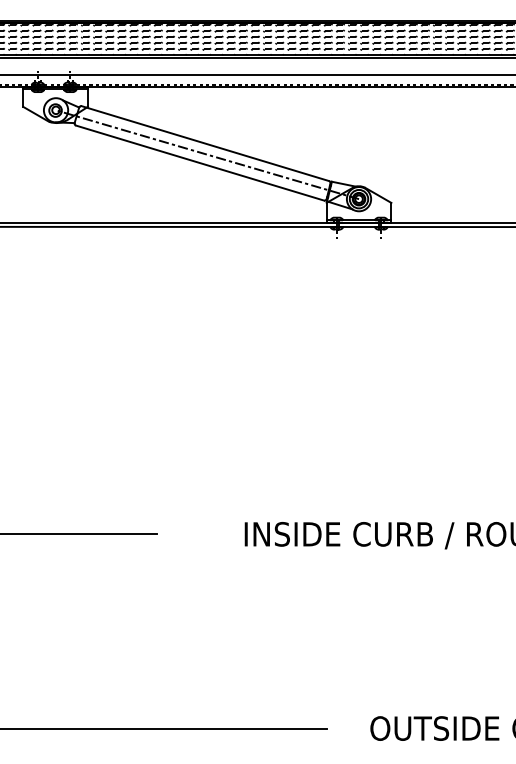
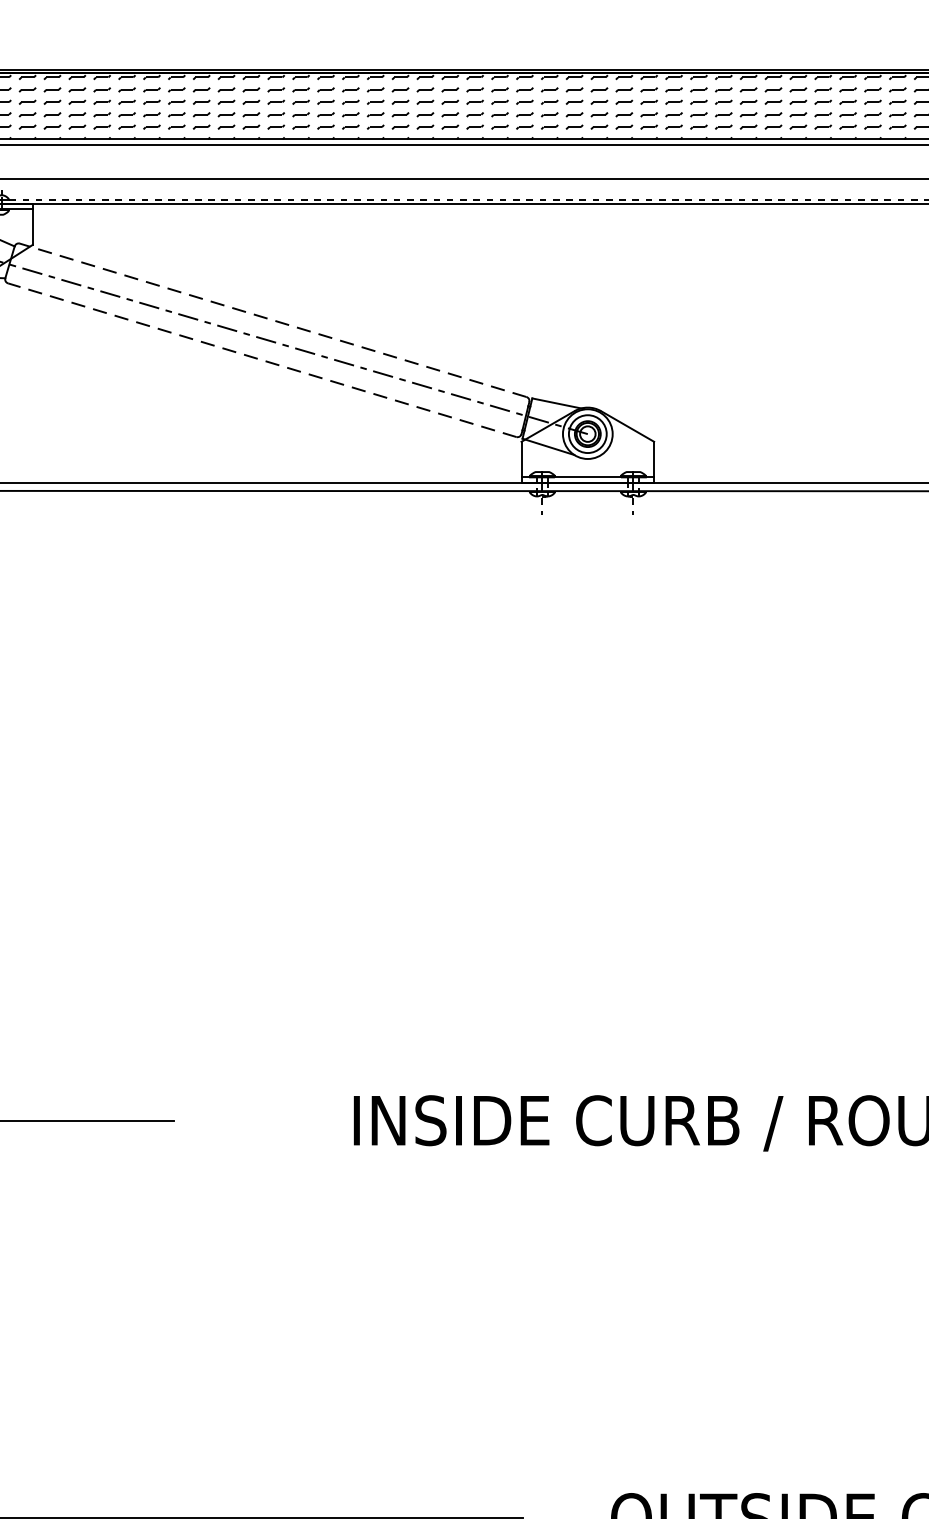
line: (204, 143) -> (271, 320), solid -> dashed
line: (200, 163) -> (263, 361), solid -> dashed

